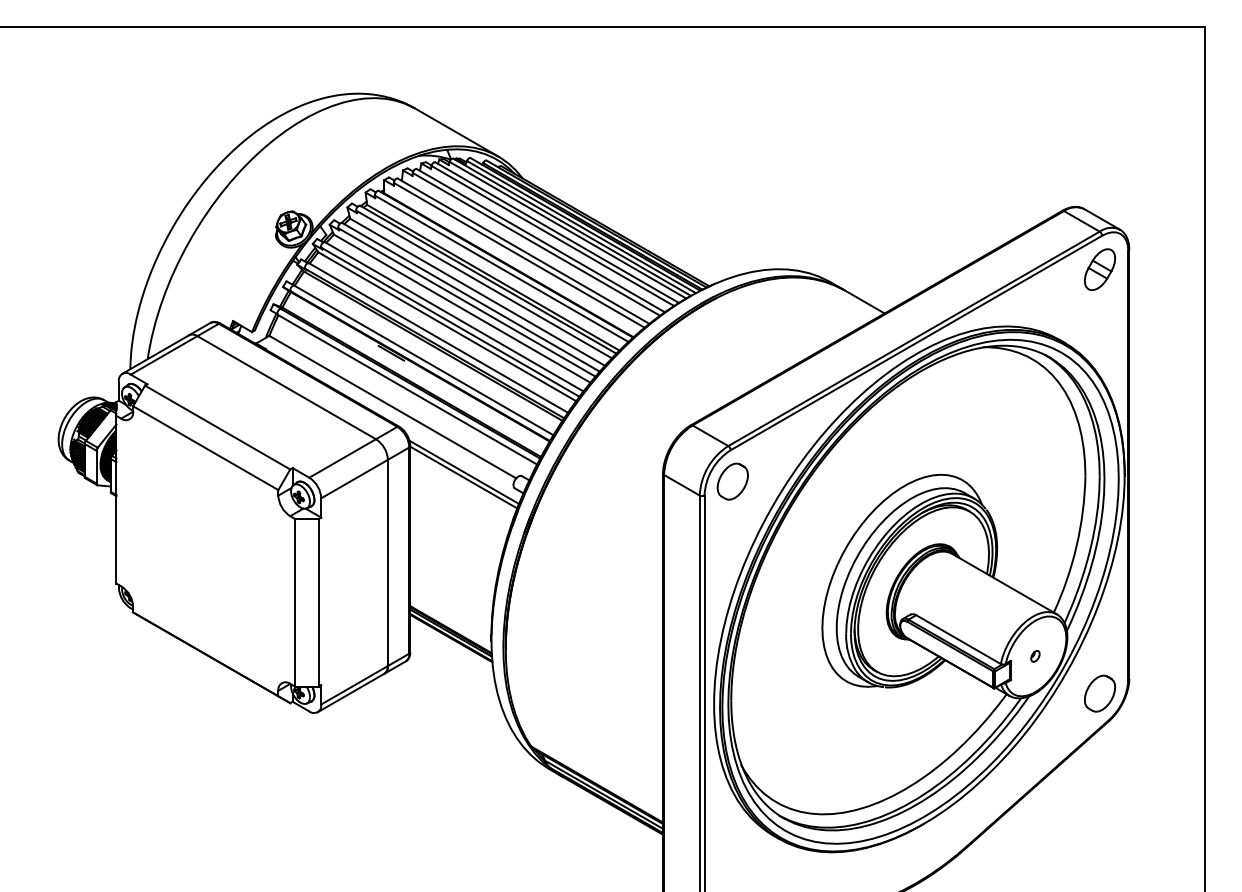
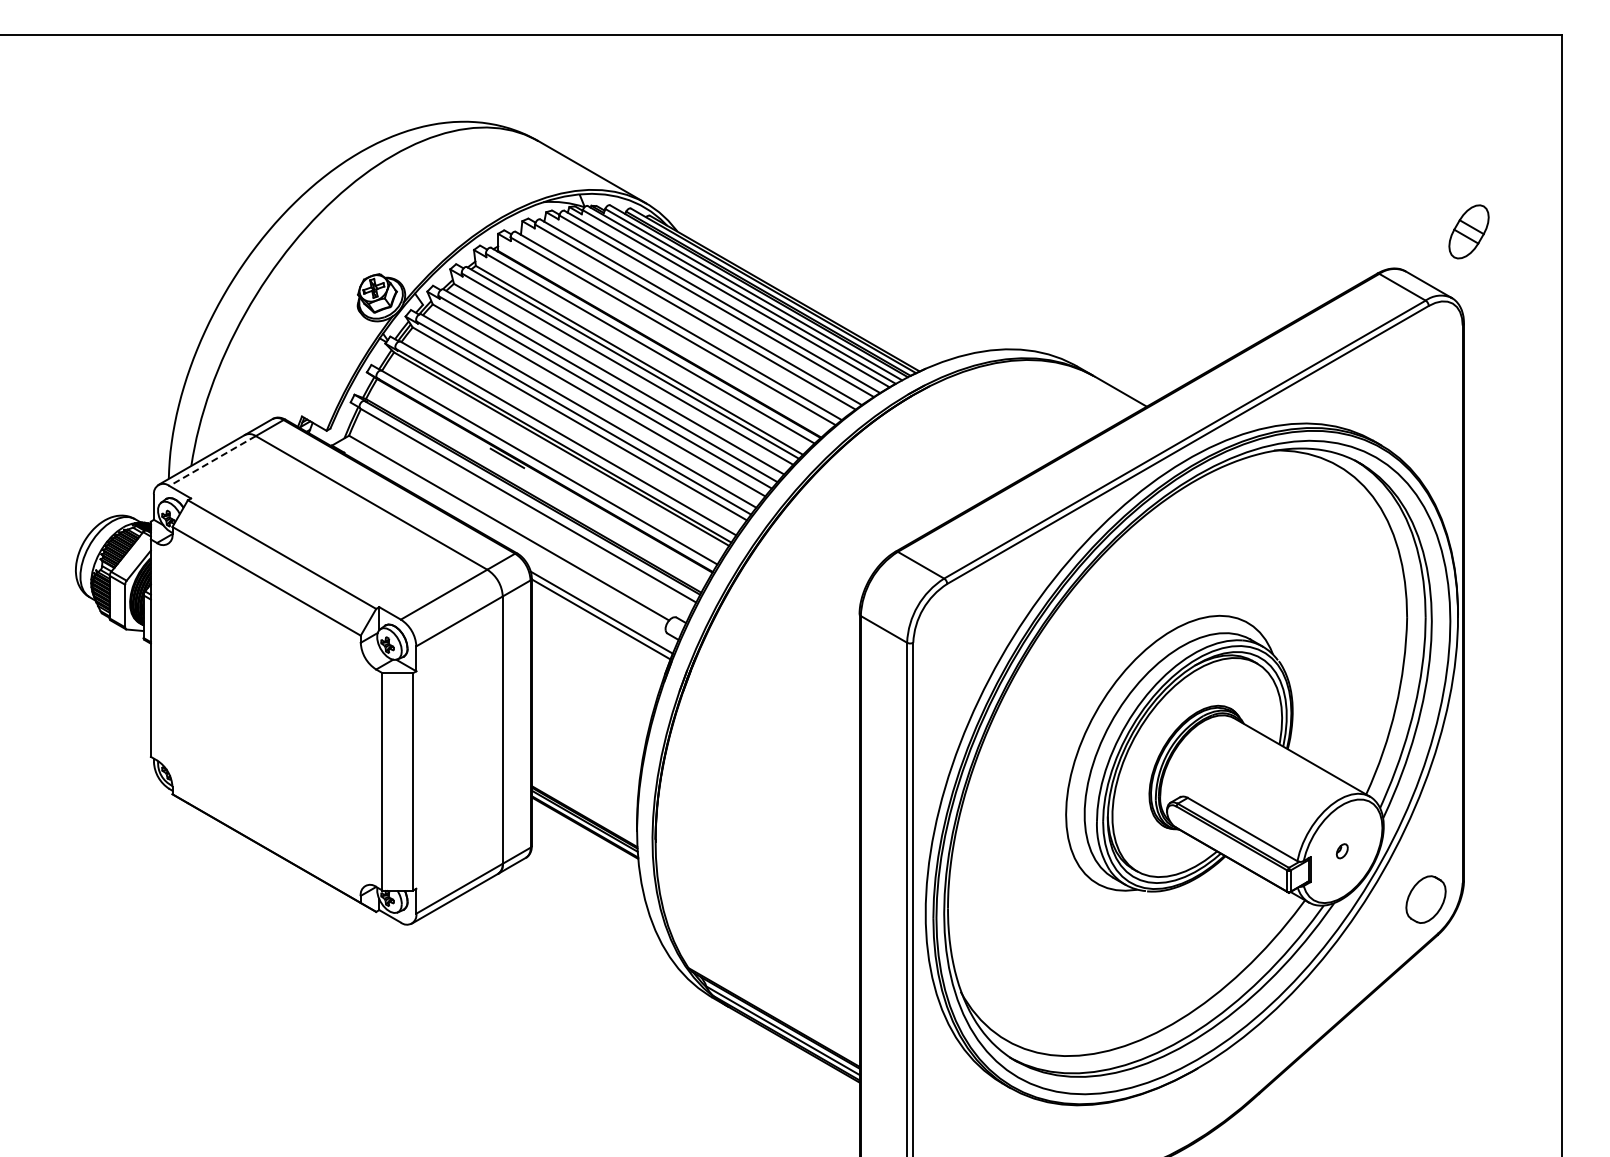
part: (1099, 269) -> (1468, 231), moved
line: (164, 355) -> (212, 461), solid -> dashed
part: (732, 481) -> (949, 624), removed

